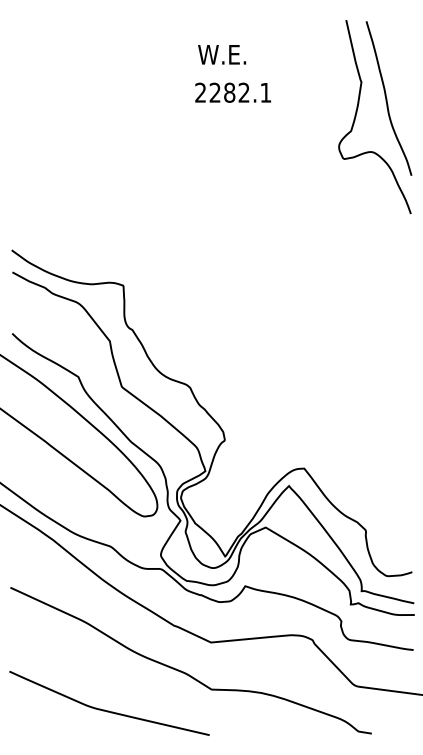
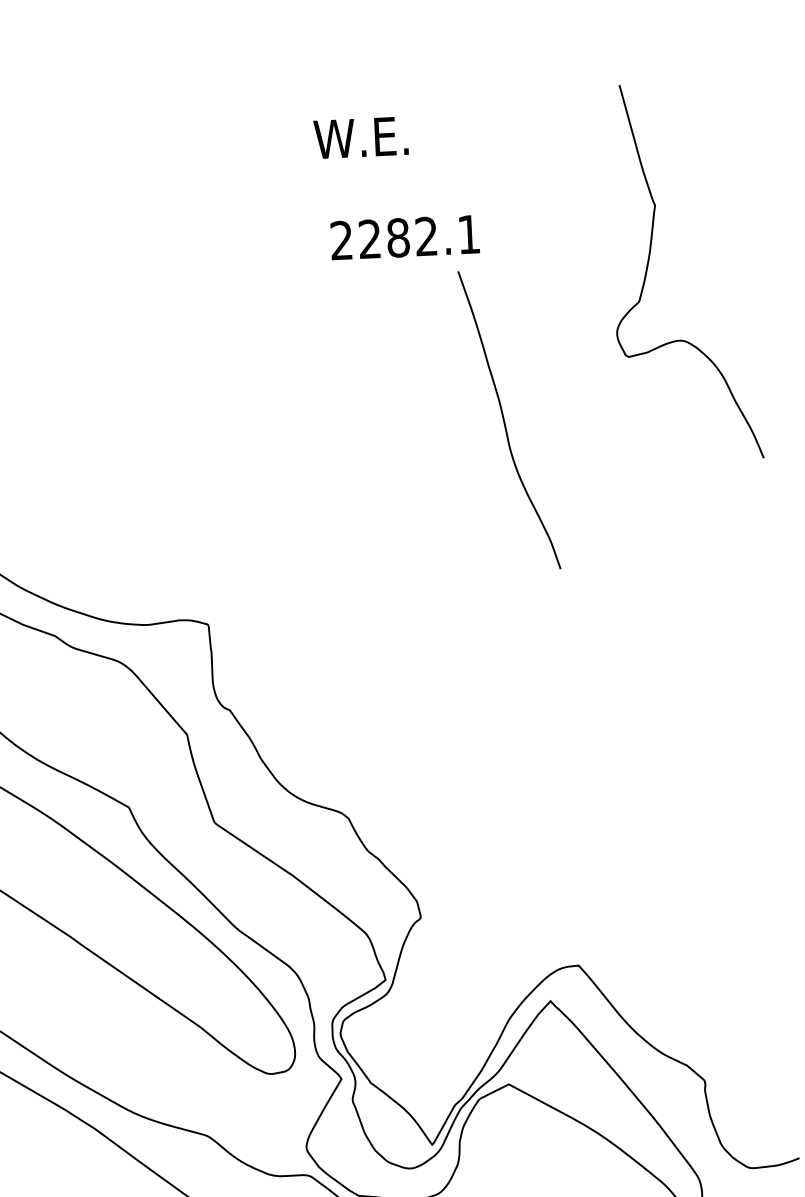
text: (222, 54) -> (361, 137), moved
curve: (387, 98) -> (506, 420), moved

